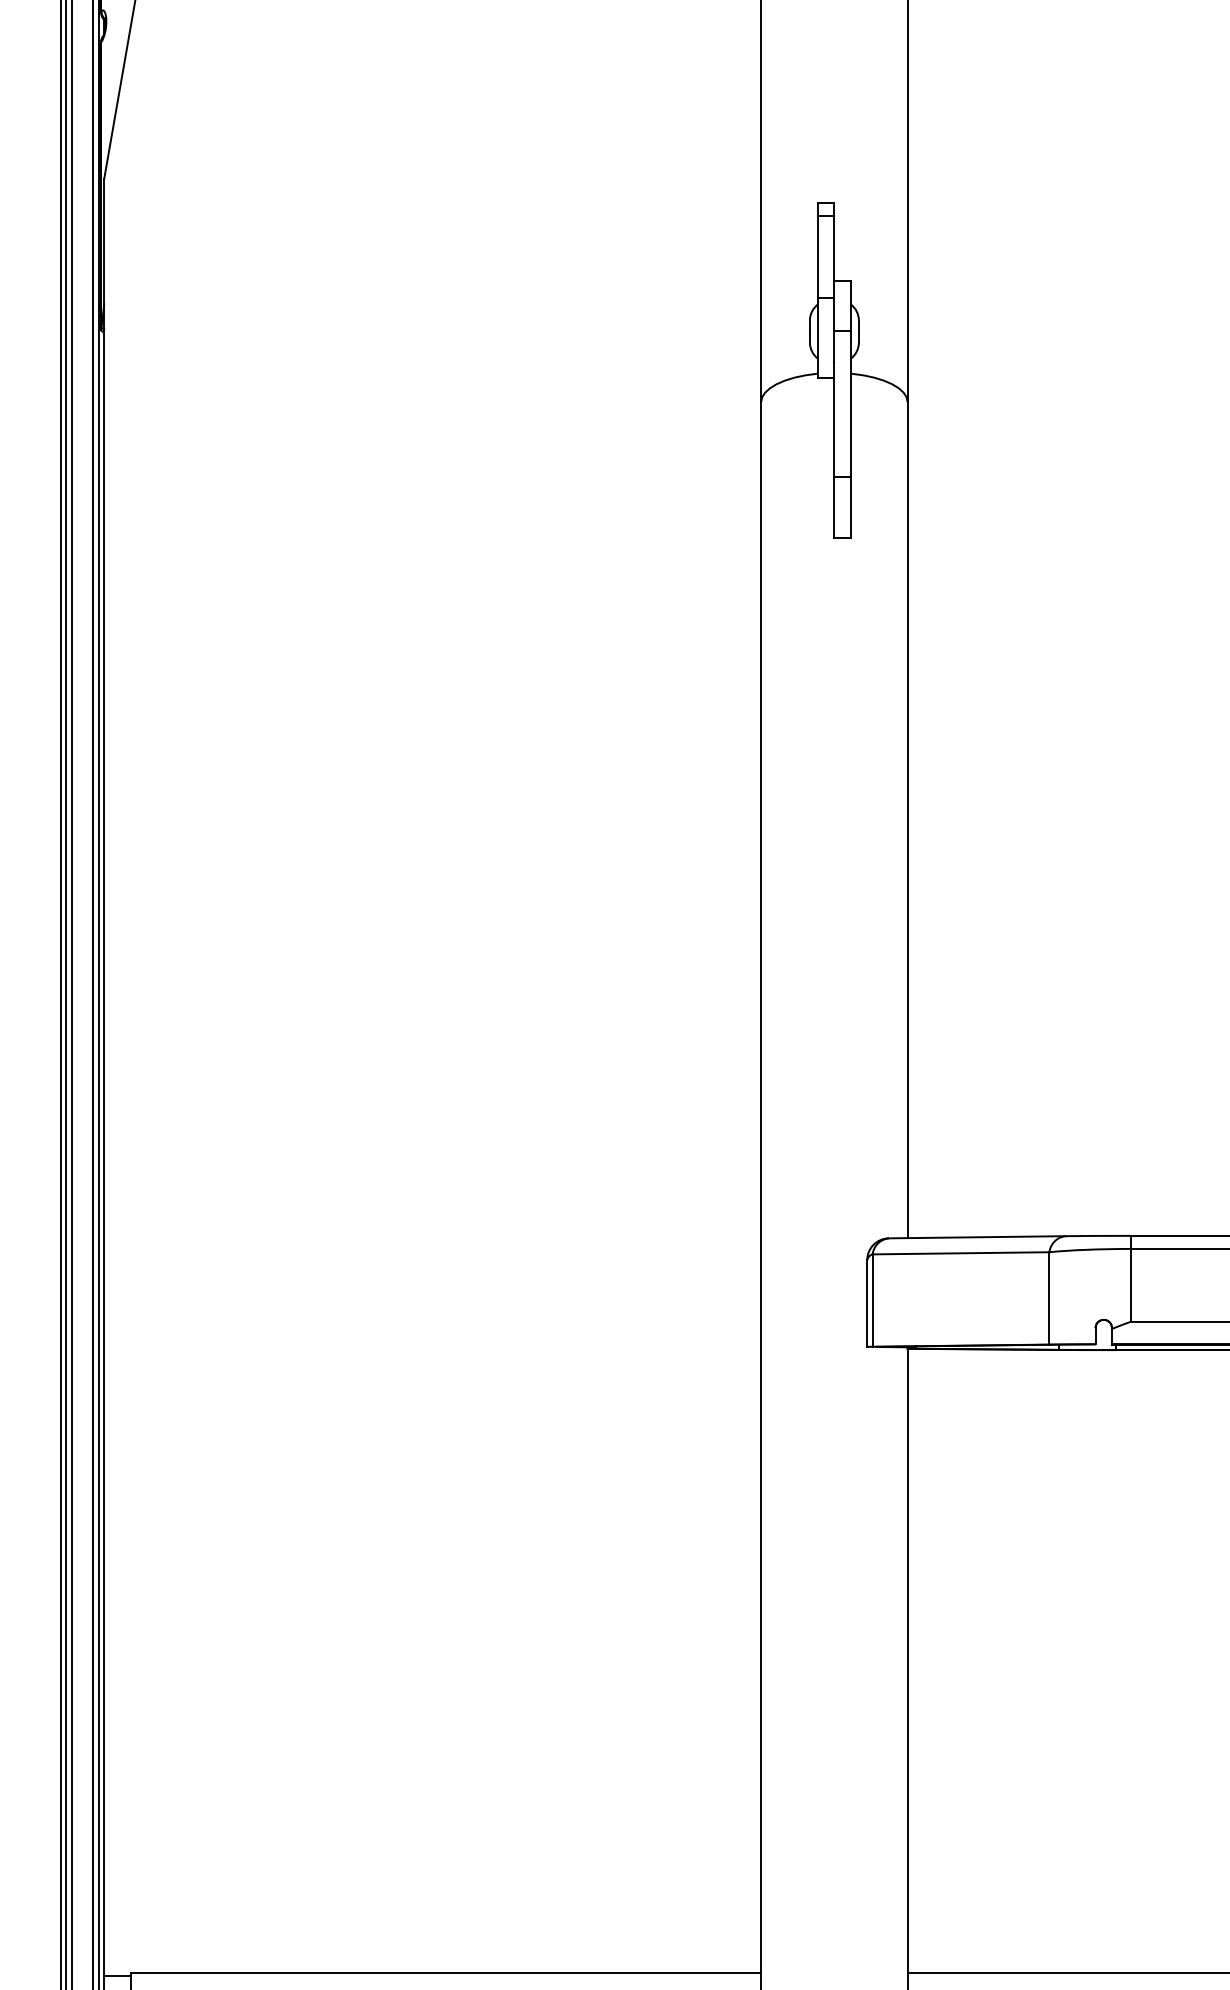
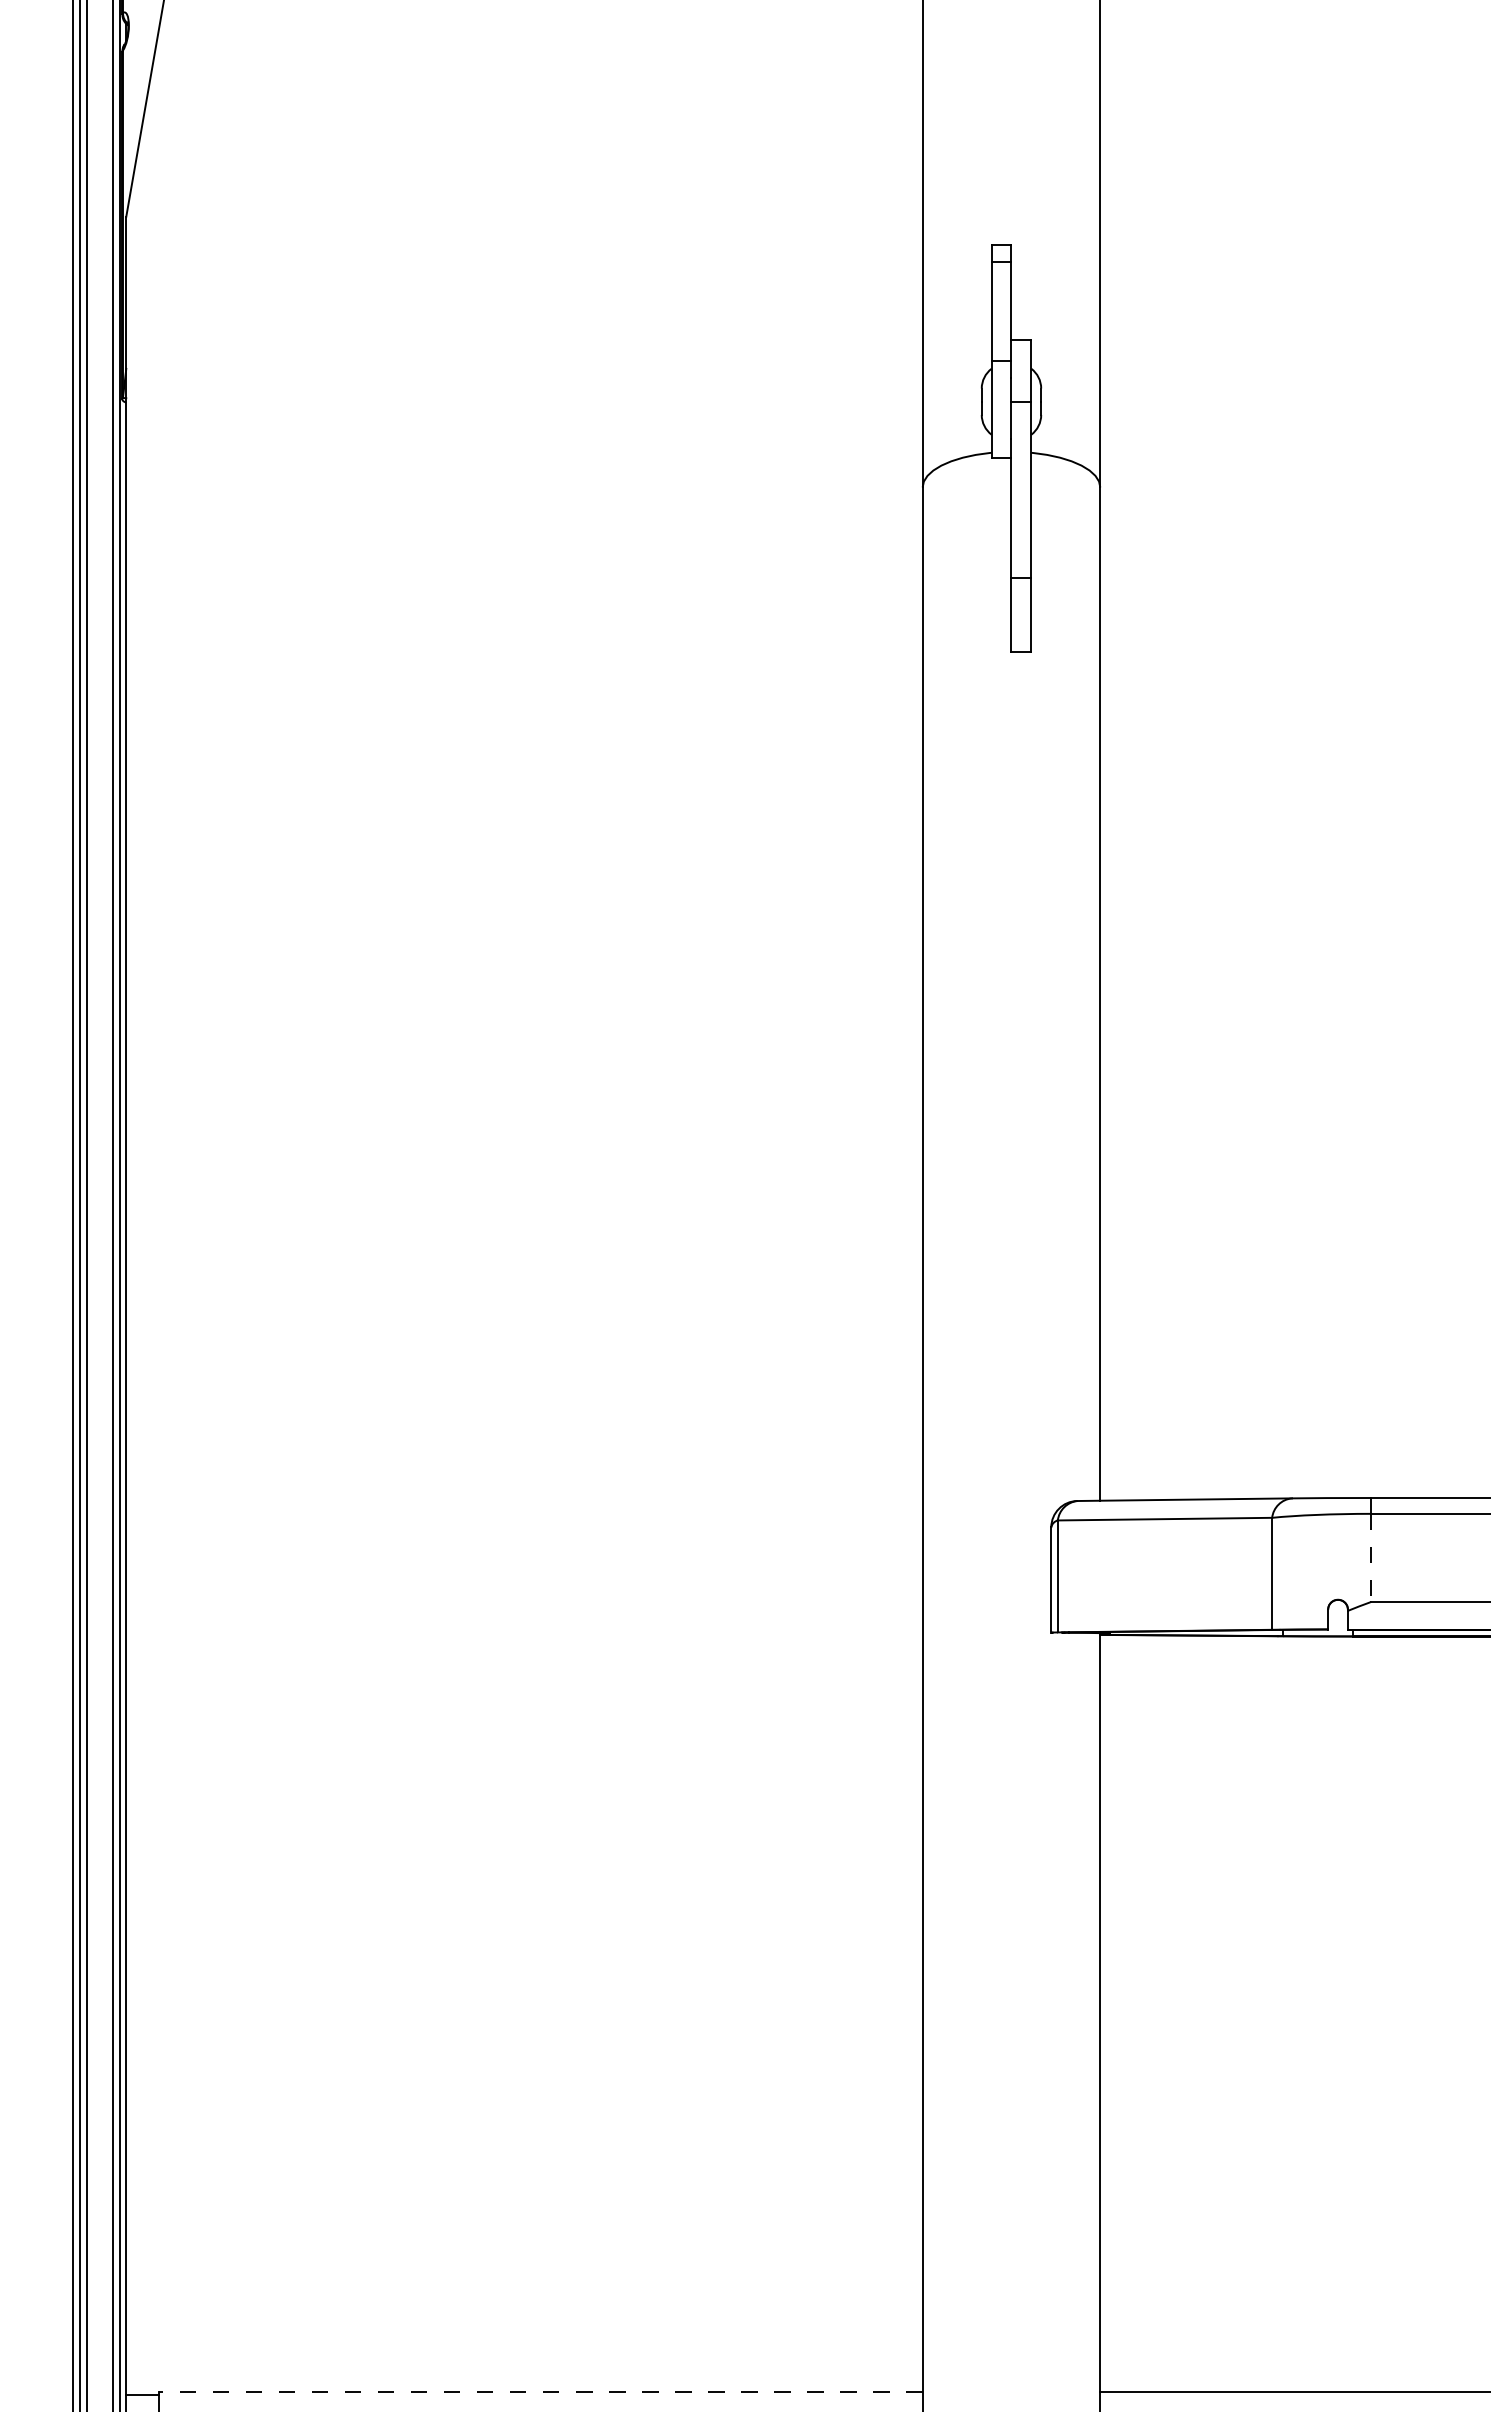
line: (1131, 1285) -> (1371, 1558), solid -> dashed
line: (445, 1972) -> (540, 2391), solid -> dashed

